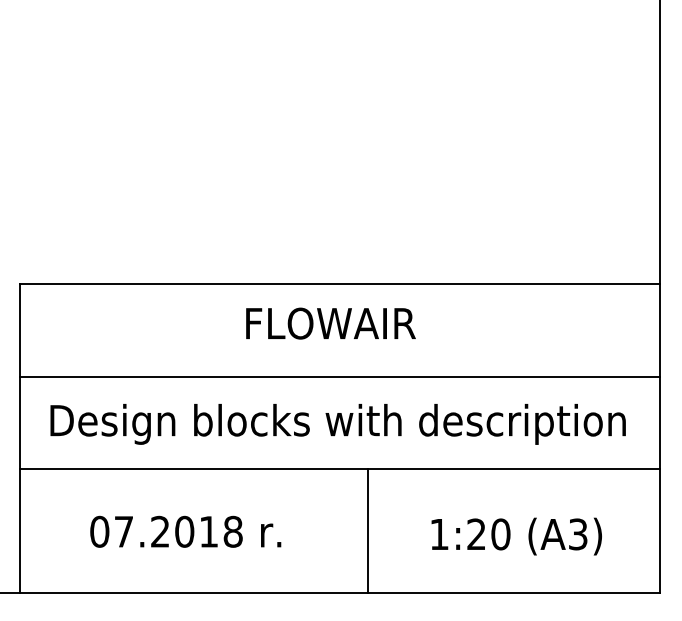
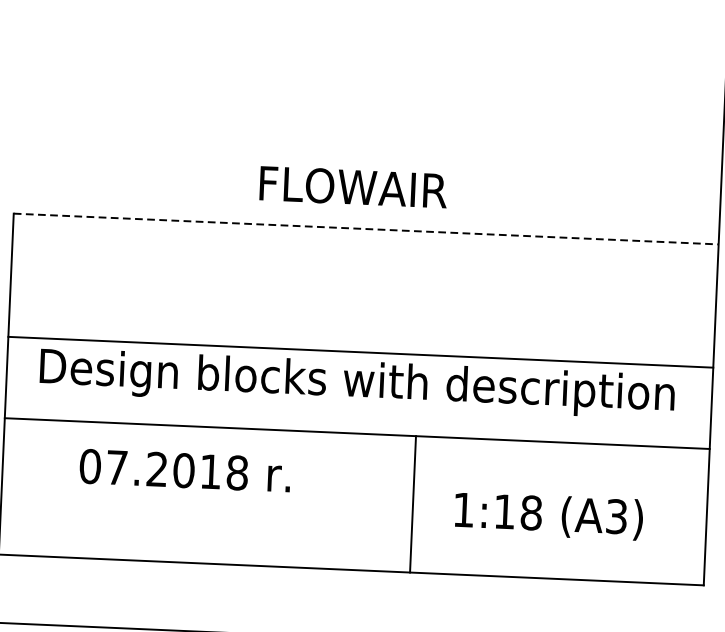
line: (340, 283) -> (366, 228), solid -> dashed
text: (330, 323) -> (353, 187), moved
line: (339, 376) -> (360, 352), moved
text: (185, 531) -> (184, 470), moved
line: (368, 531) -> (413, 504), moved
text: (488, 534) -> (517, 512), 1:20 -> 1:18

